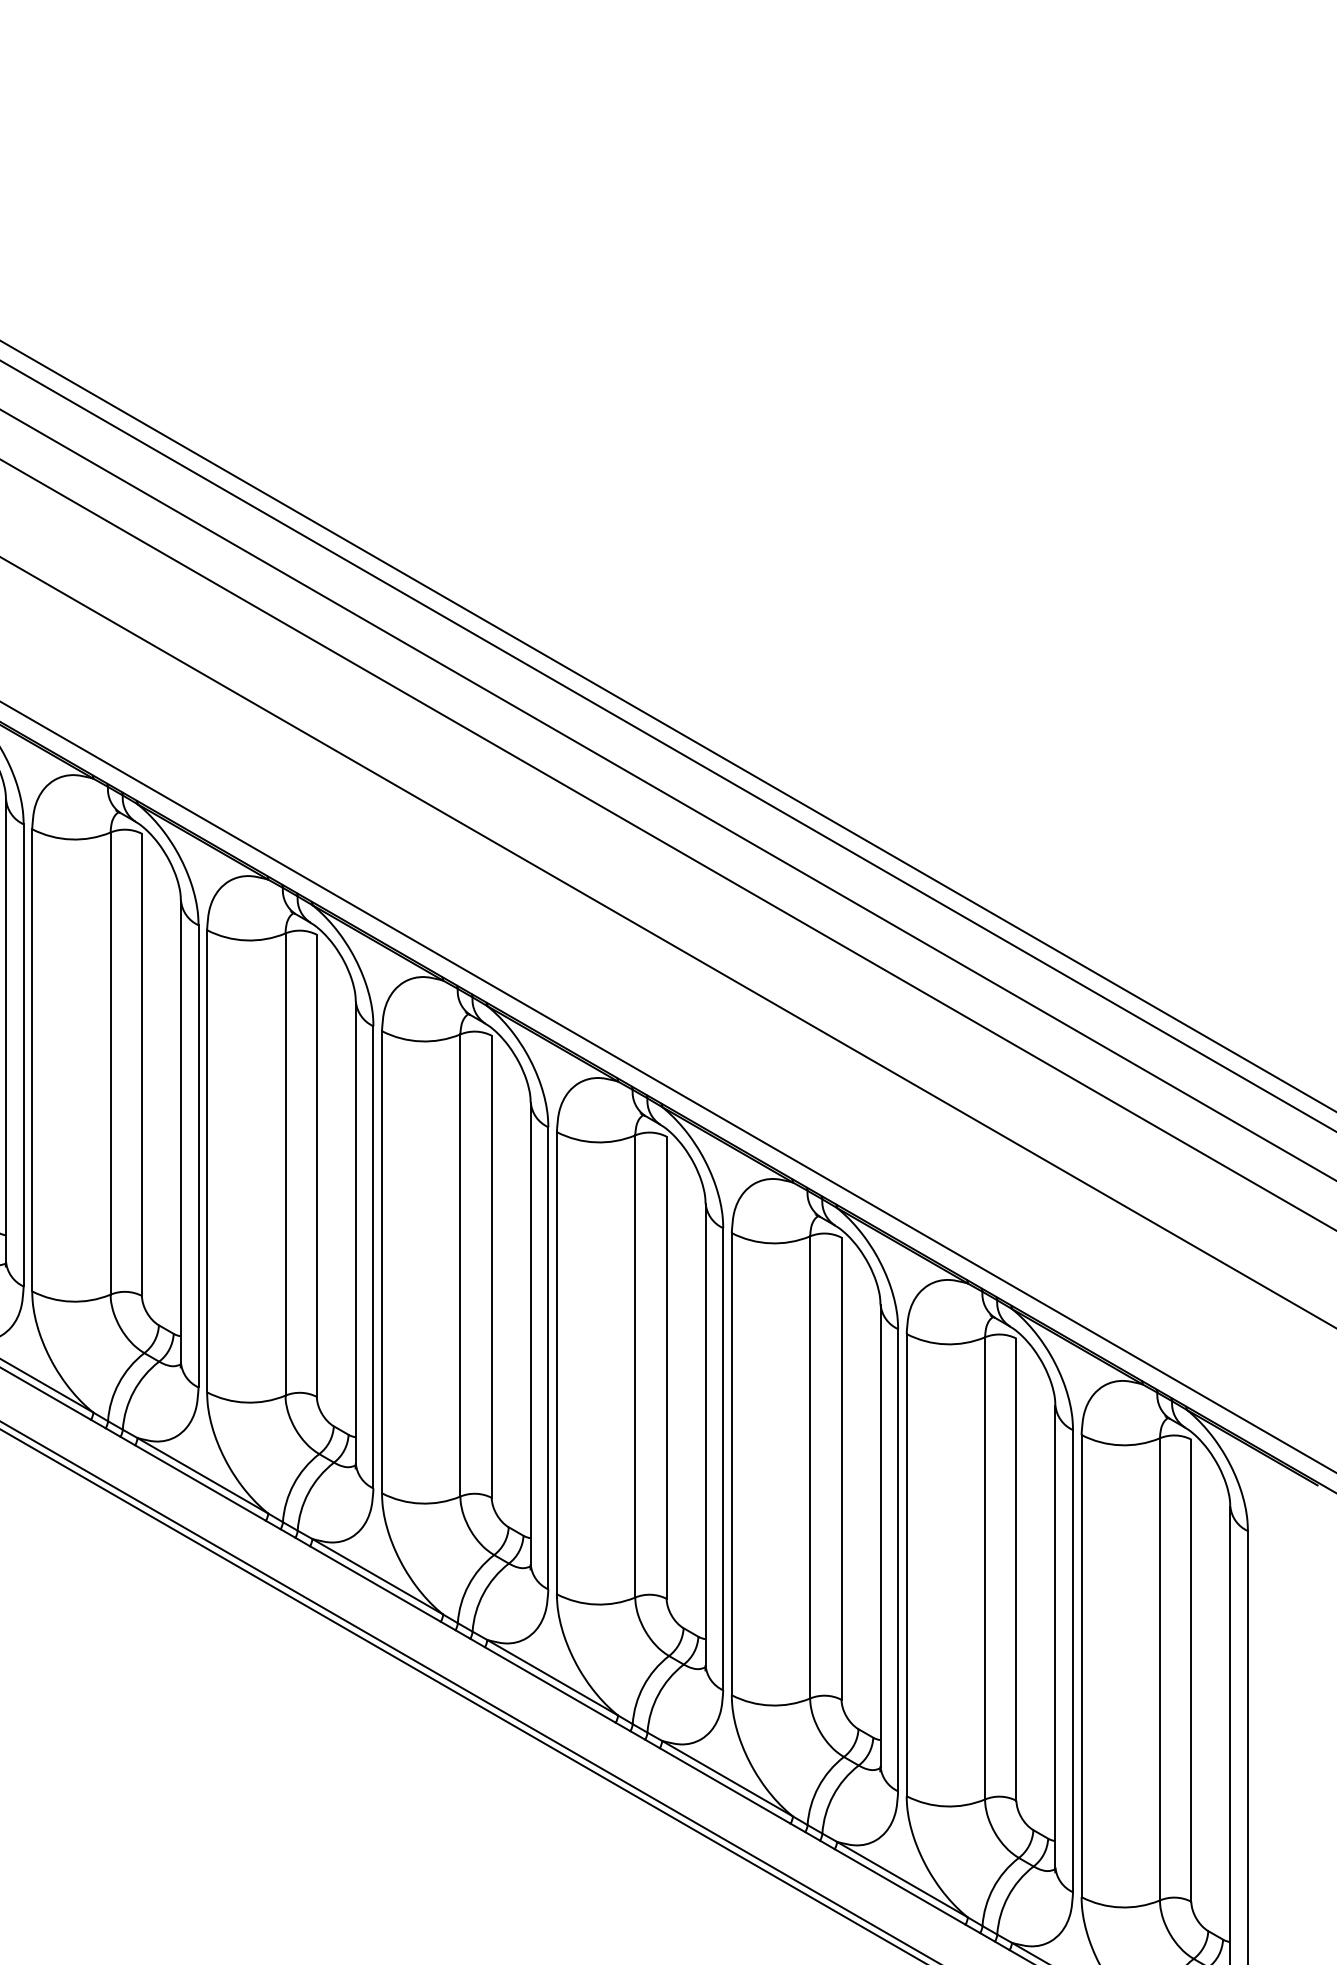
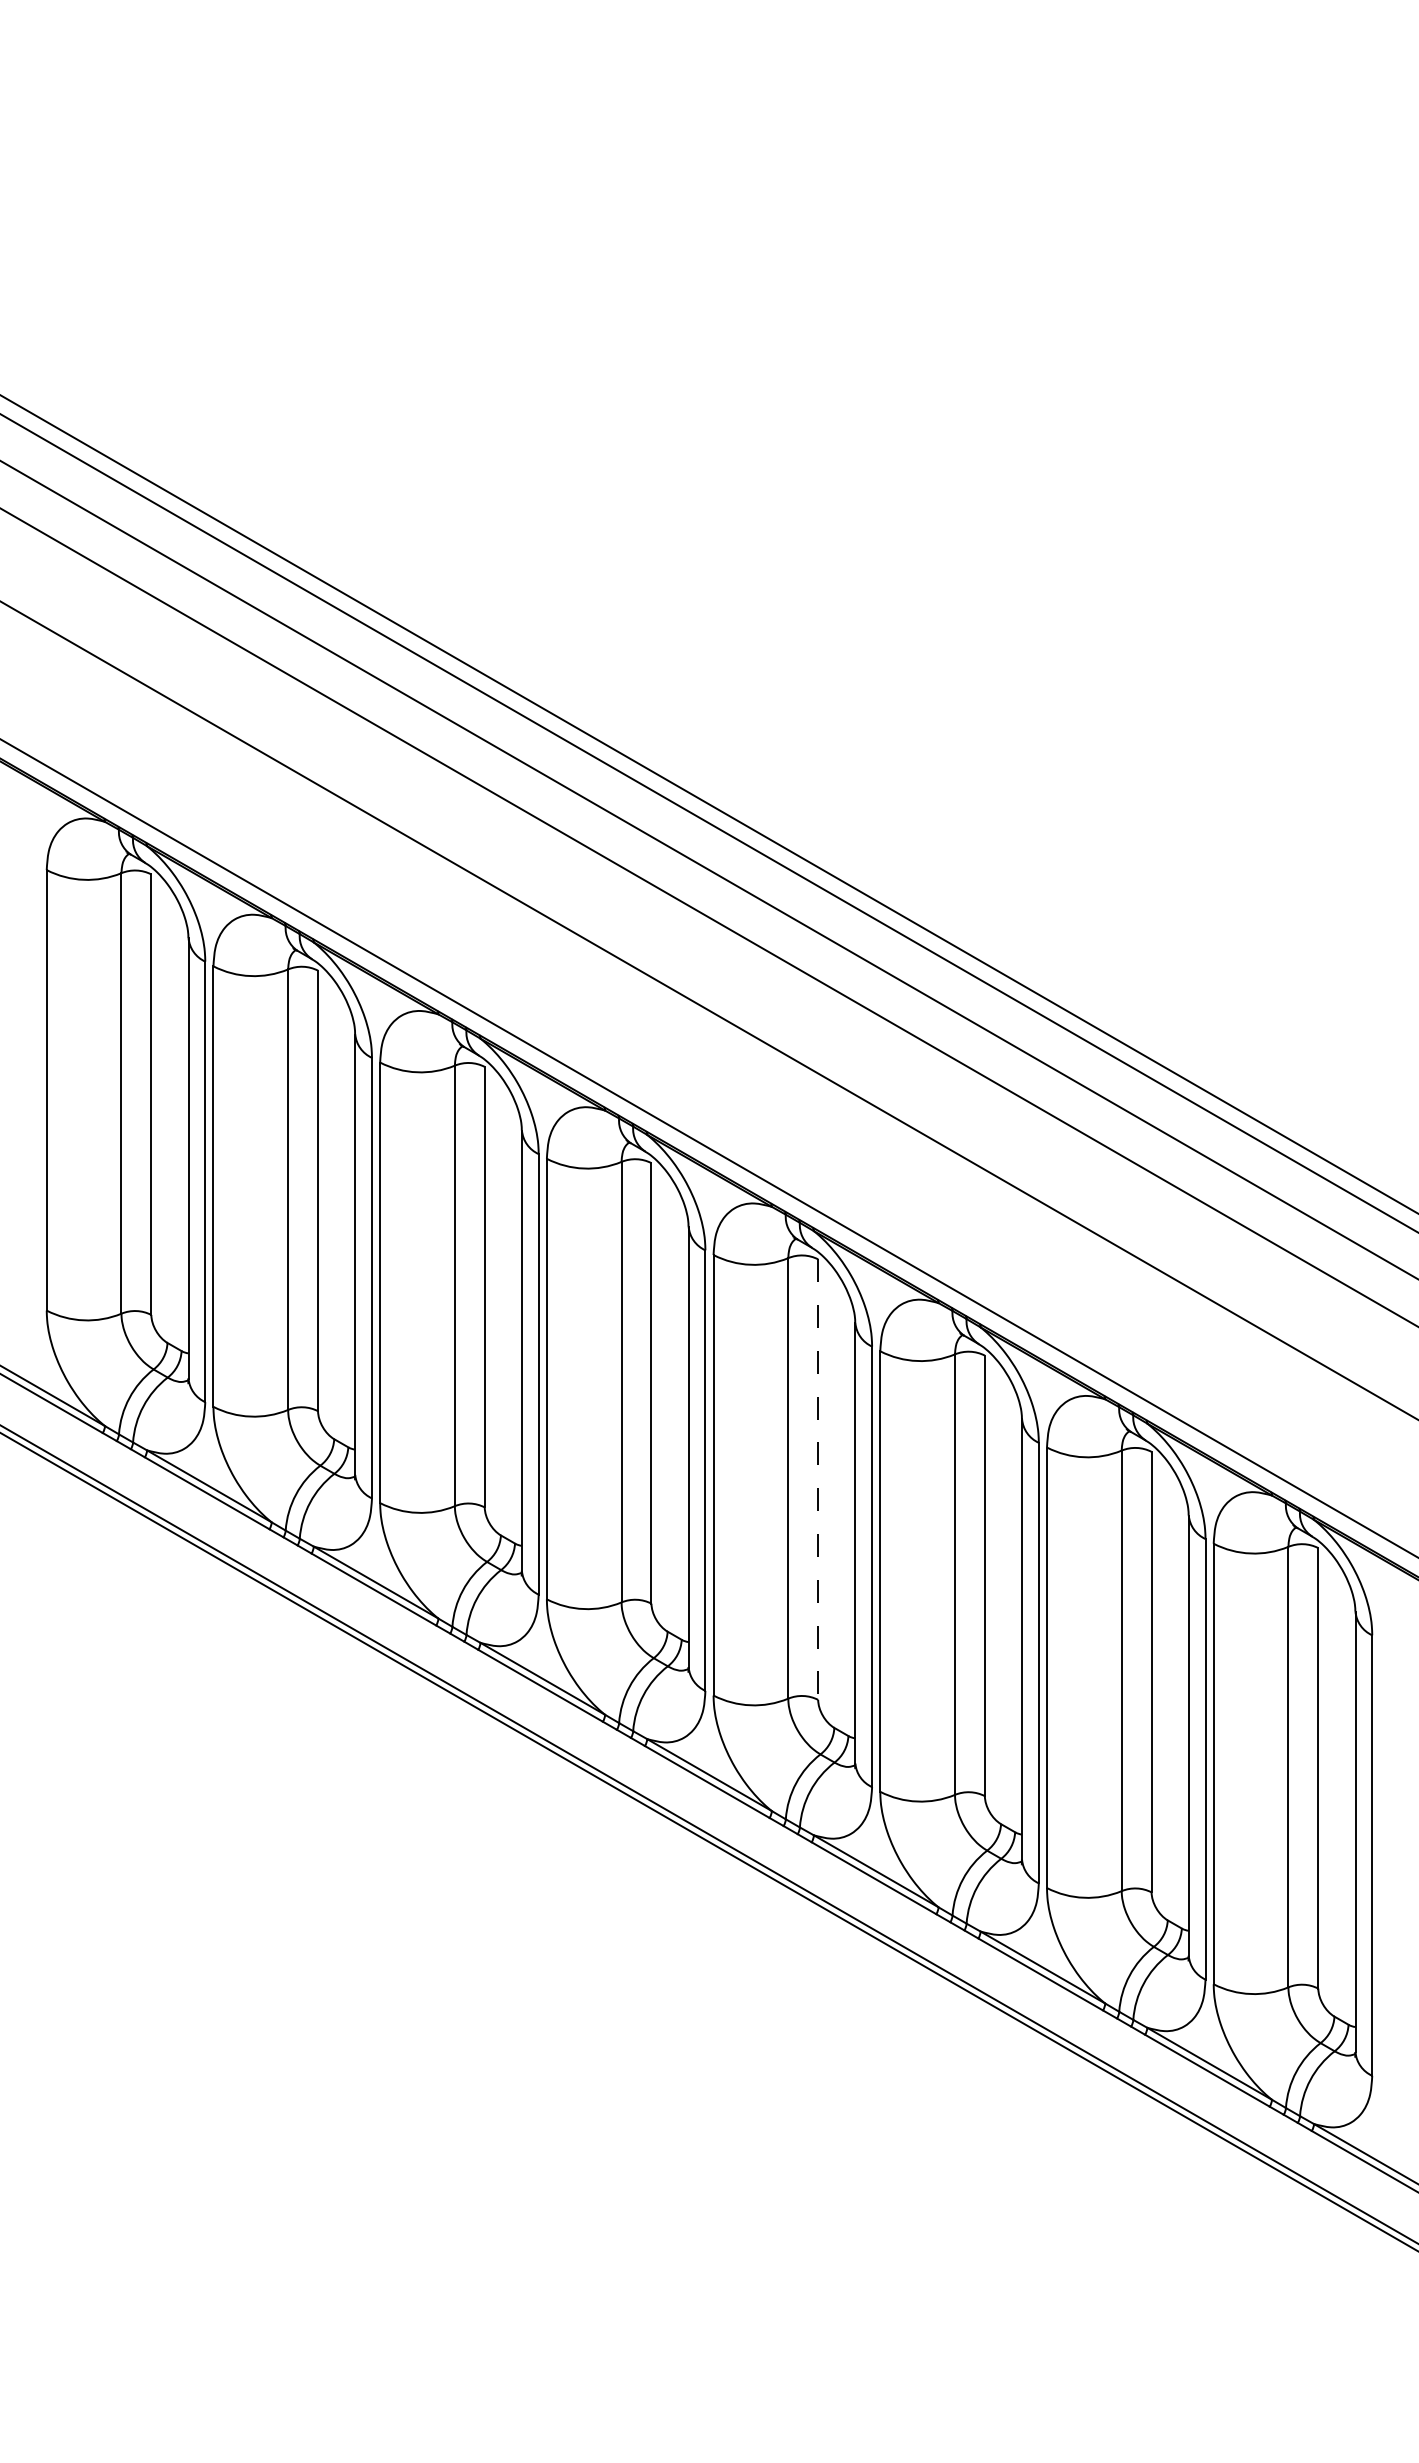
line: (666, 1368) -> (818, 1480), solid -> dashed

